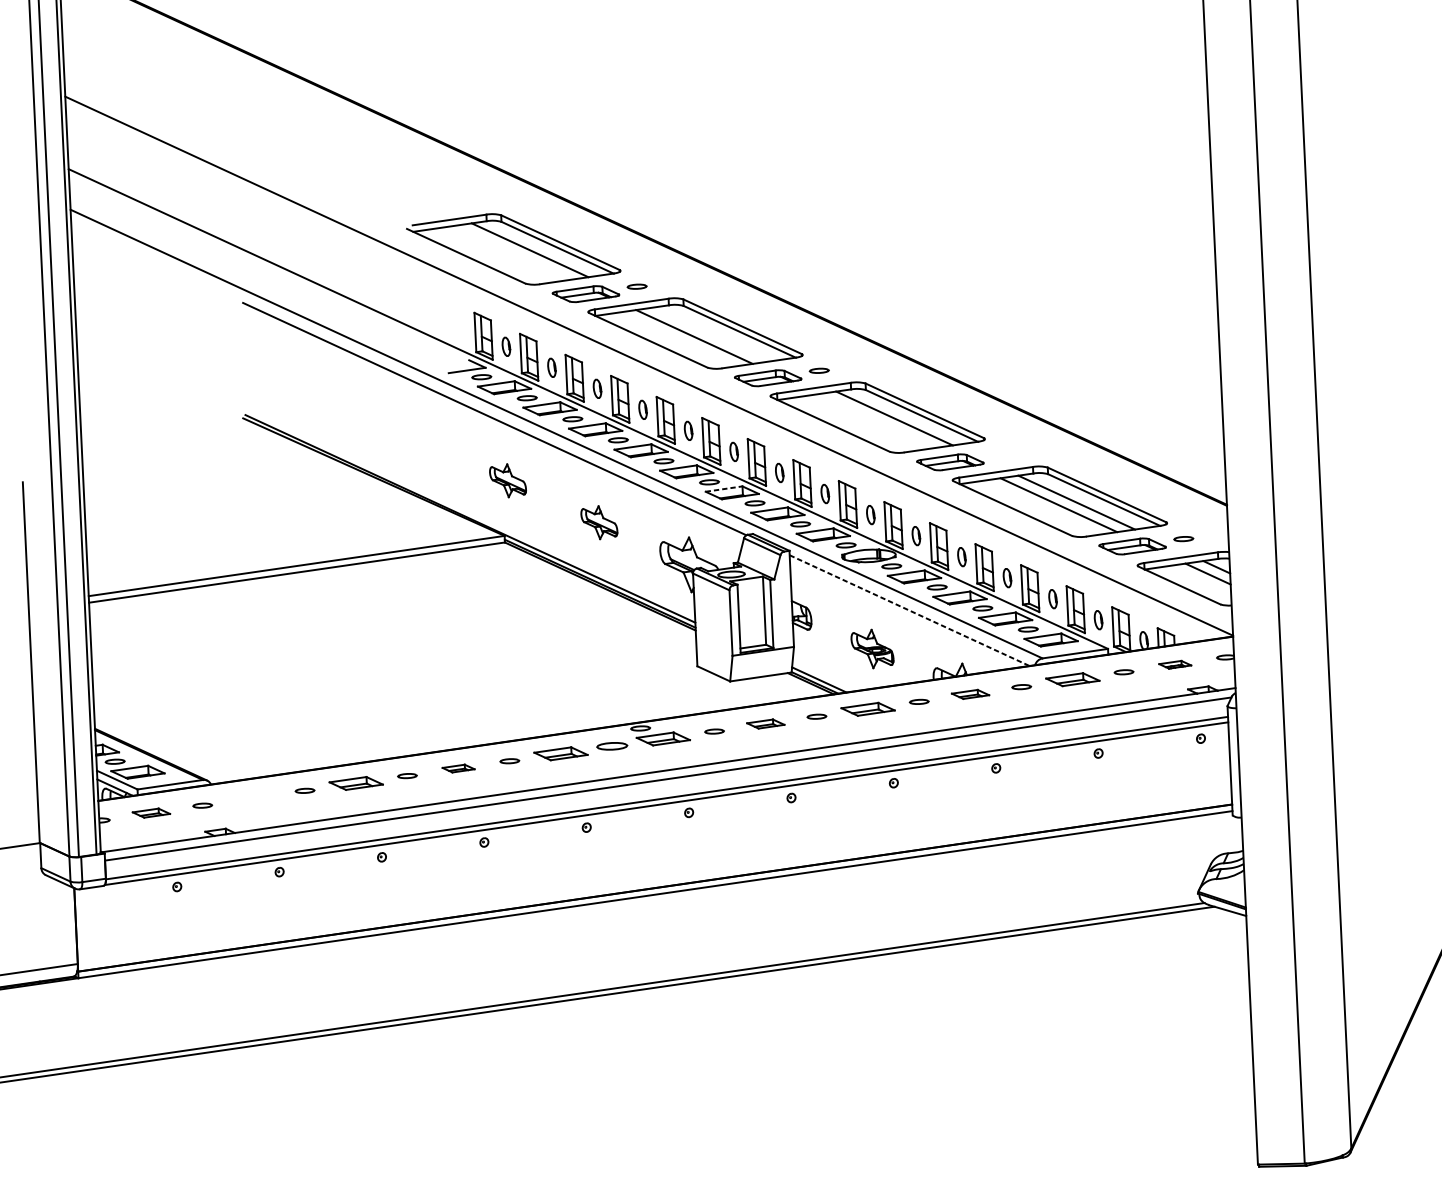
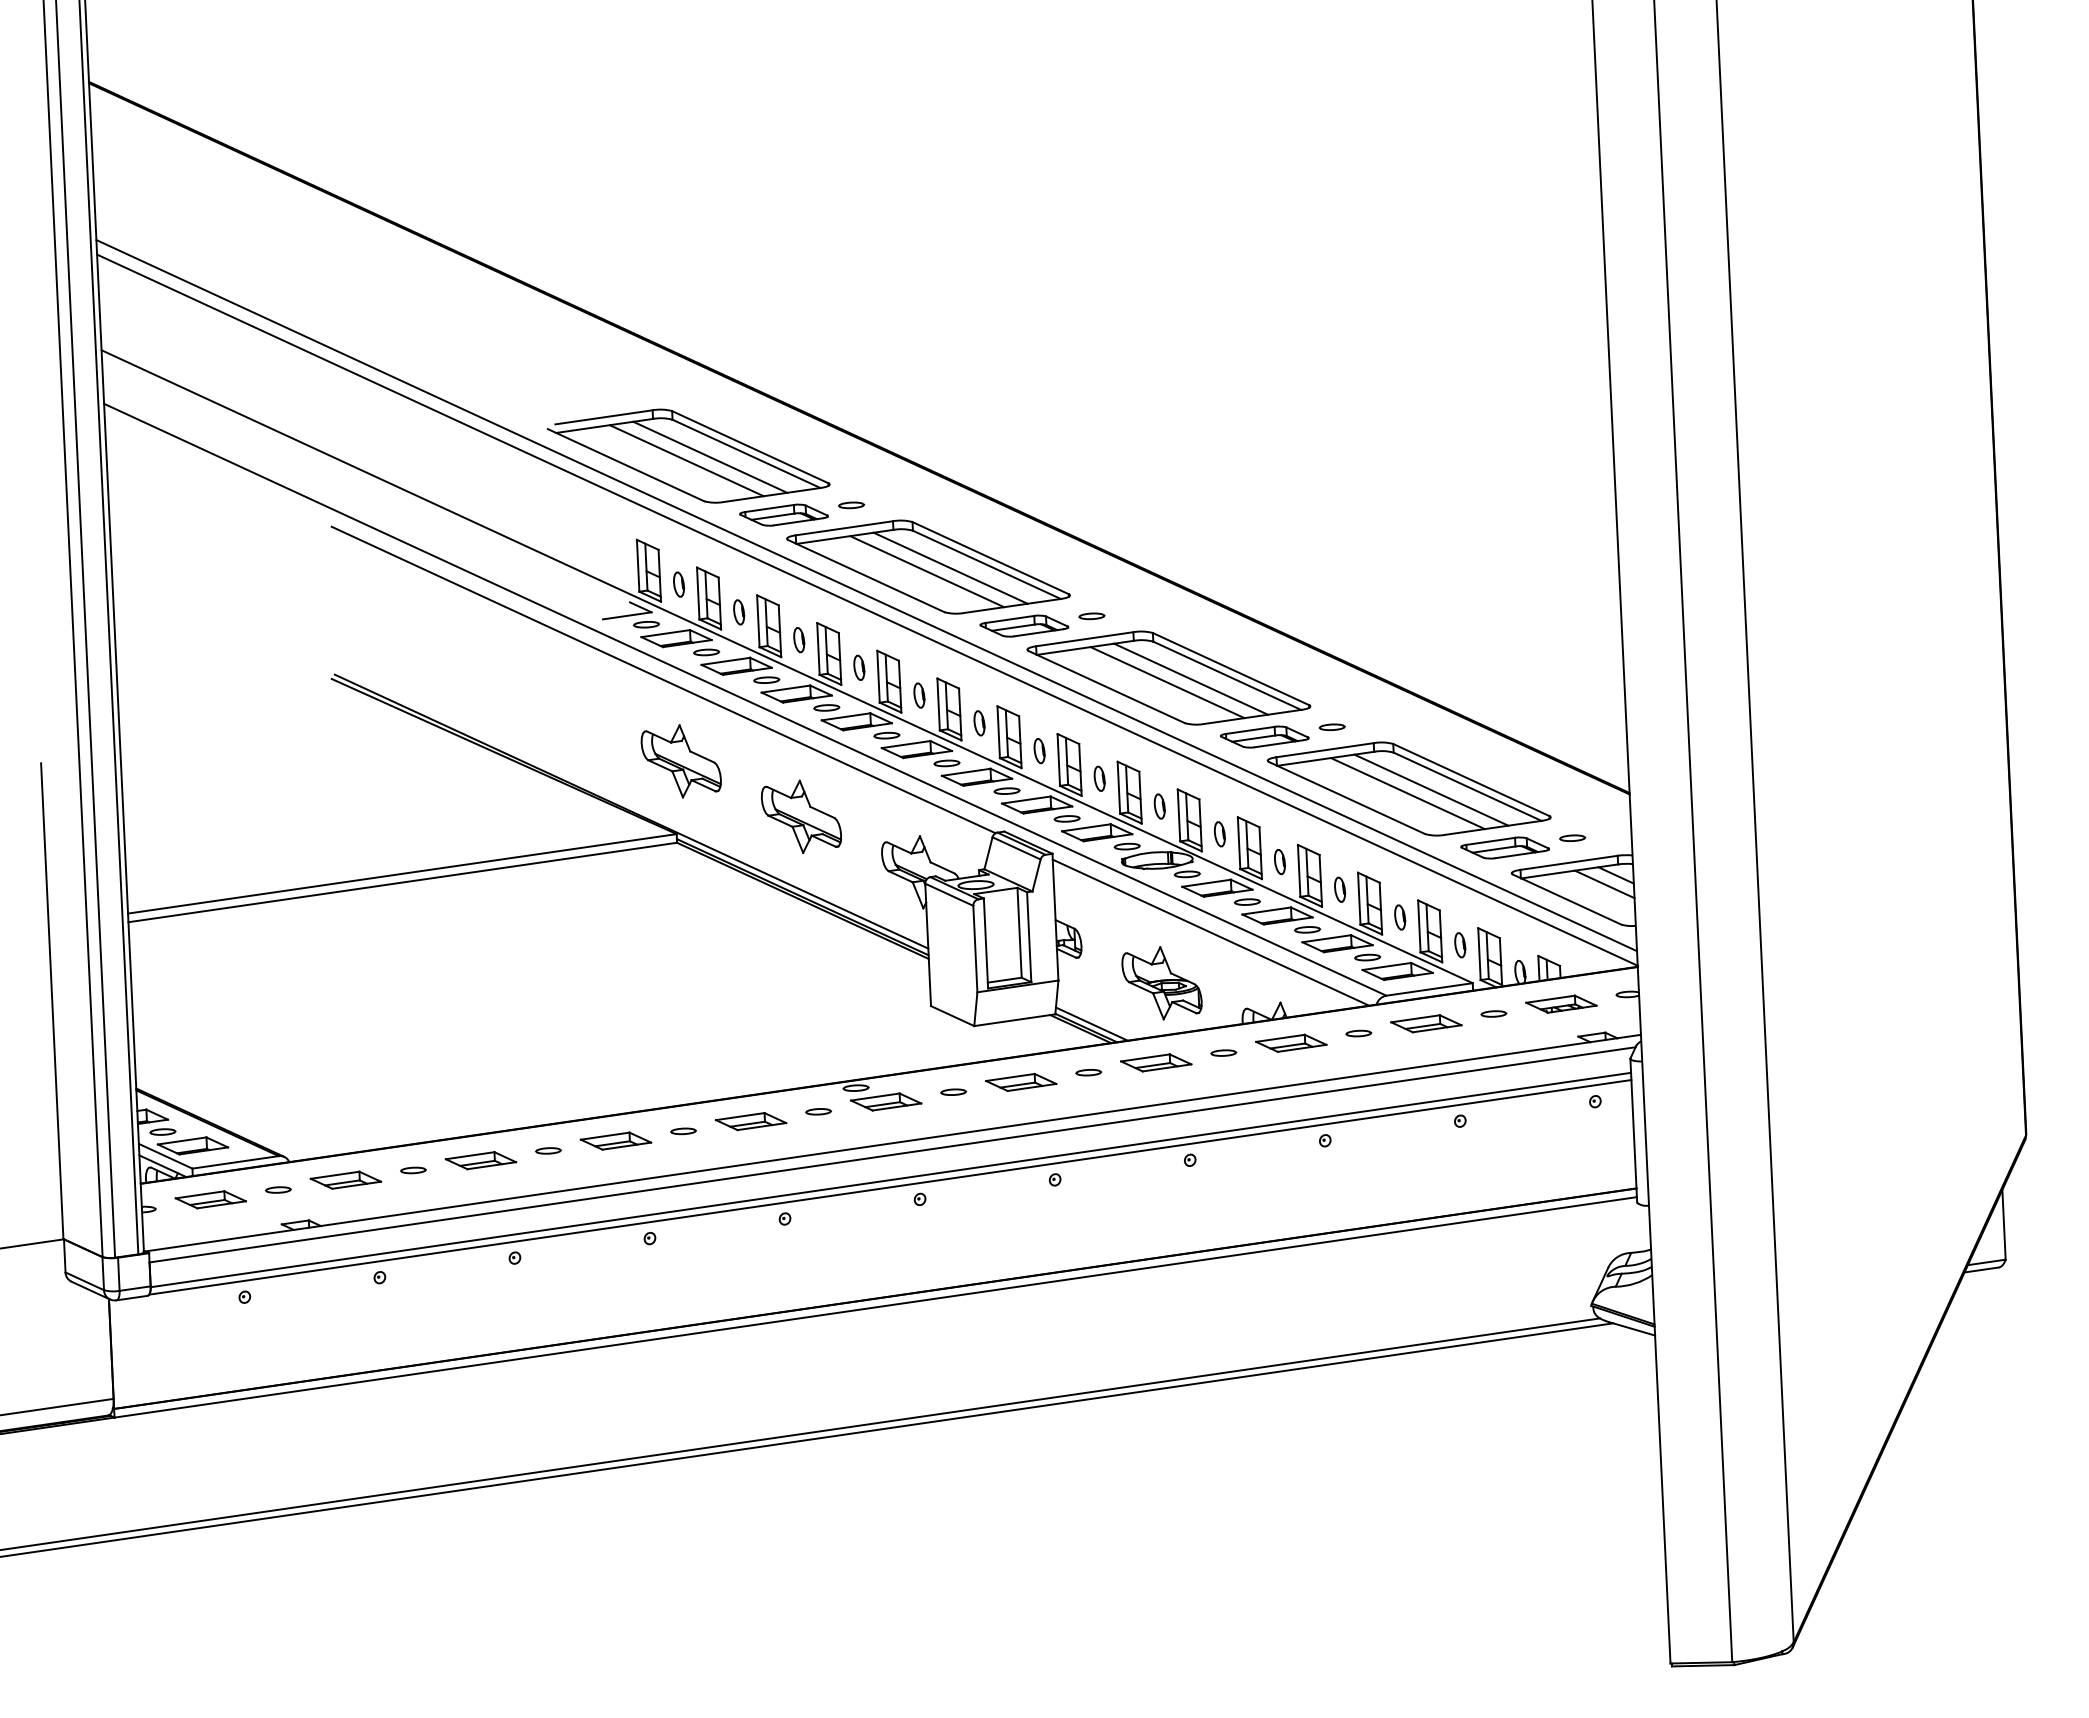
line: (512, 252) -> (686, 460), added
line: (712, 333) -> (950, 567), added
line: (648, 355) -> (866, 595), added
line: (876, 421) -> (1167, 682), added
part: (1000, 454) -> (1331, 726), added
part: (507, 480) -> (680, 761), size x1.67
line: (724, 489) -> (966, 772), dashed -> solid
part: (599, 522) -> (801, 816), size x1.67
line: (910, 610) -> (1211, 932), dashed -> solid
part: (872, 649) -> (1161, 983), size x1.43
part: (1175, 664) -> (1561, 1003), size x1.67
part: (970, 693) -> (1291, 1042), size x1.43
part: (765, 723) -> (1021, 1081), size x1.43
part: (612, 746) -> (818, 1111), size x0.62
part: (458, 768) -> (615, 1140), size x1.67
part: (253, 797) -> (345, 1179), added
part: (151, 812) -> (210, 1199), size x1.43

